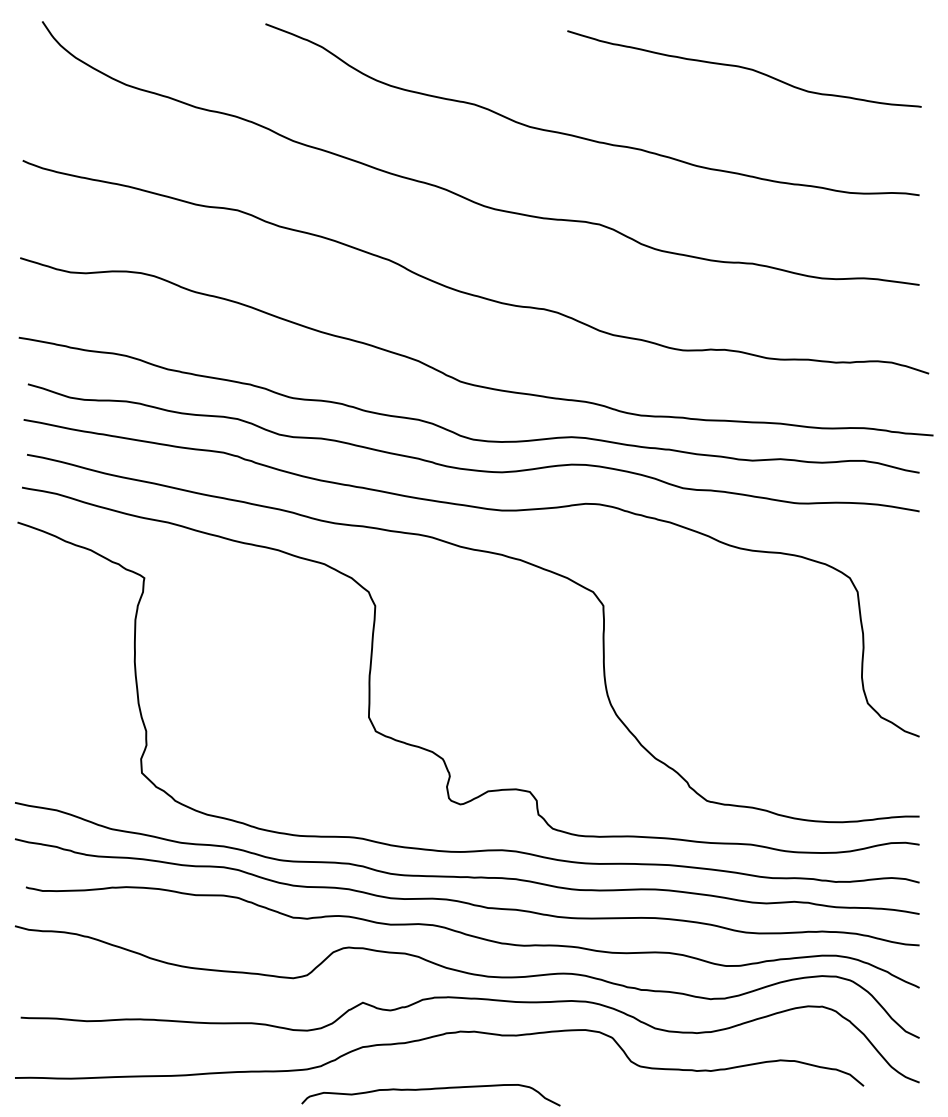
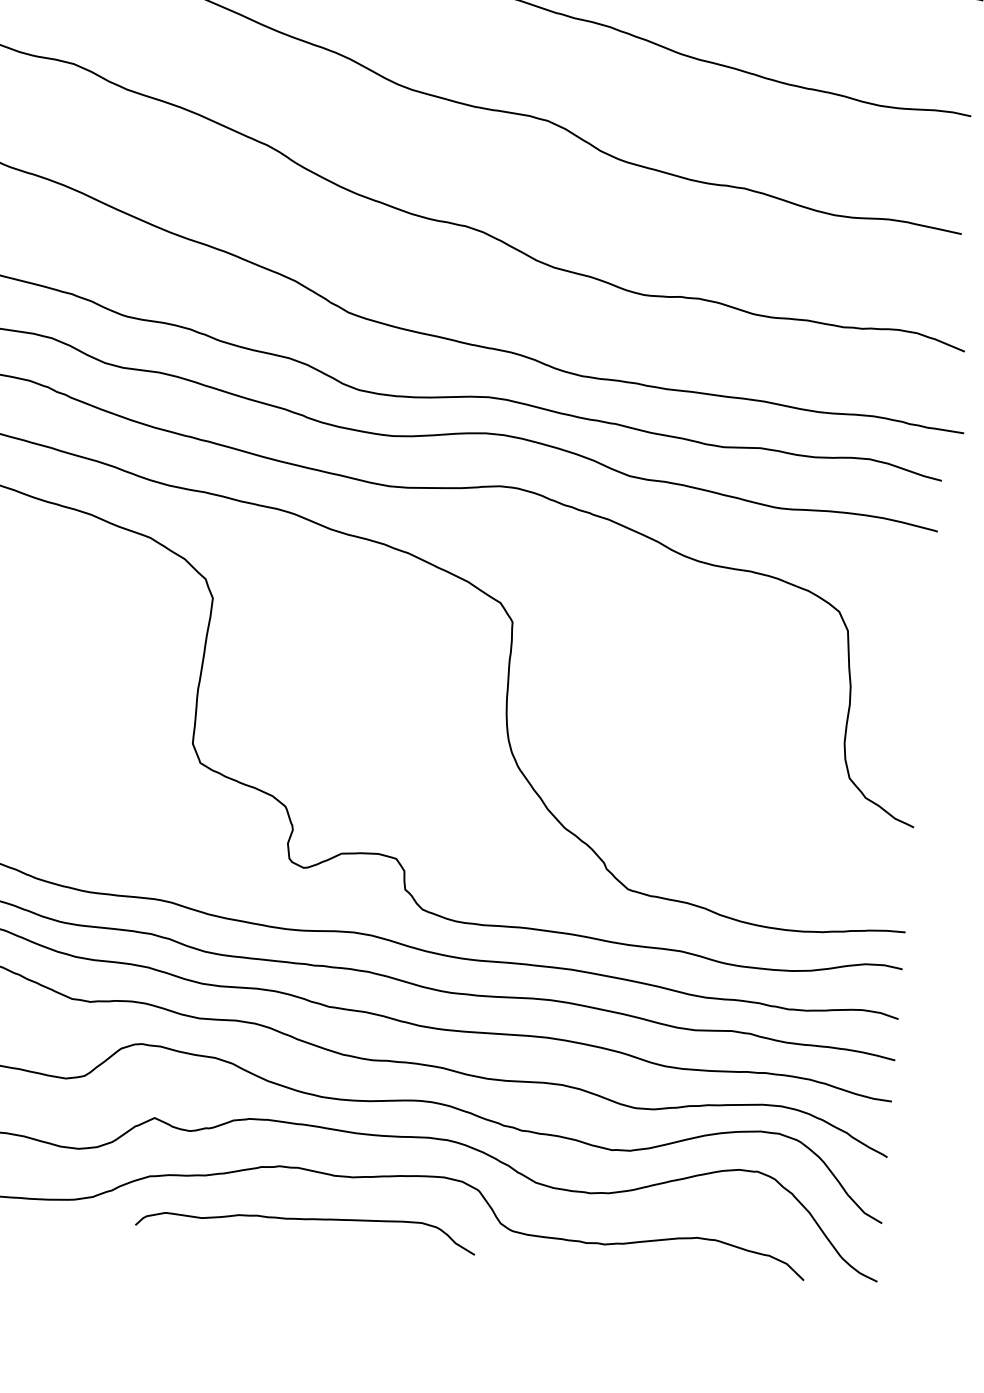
curve: (429, 1090) -> (304, 1221), moved

